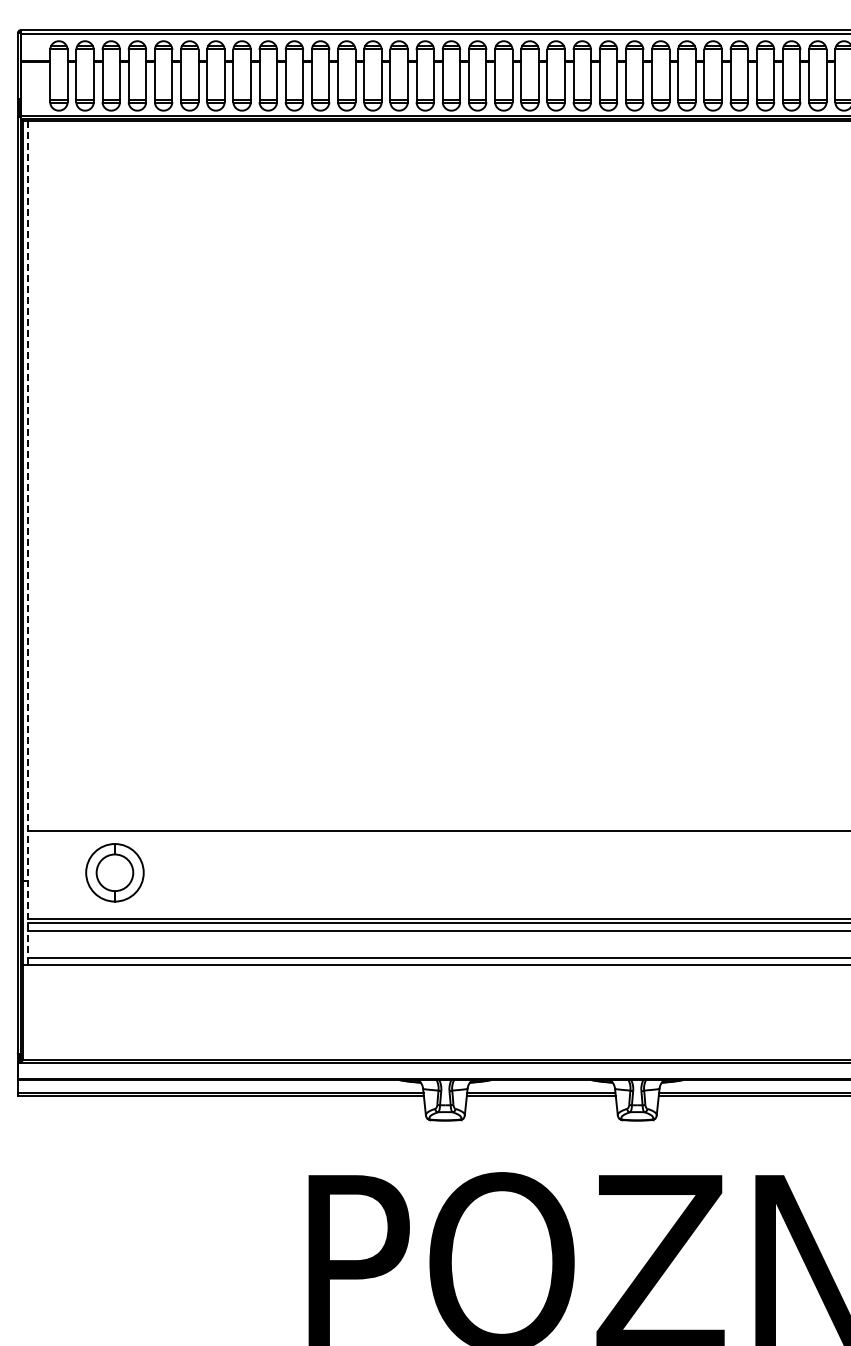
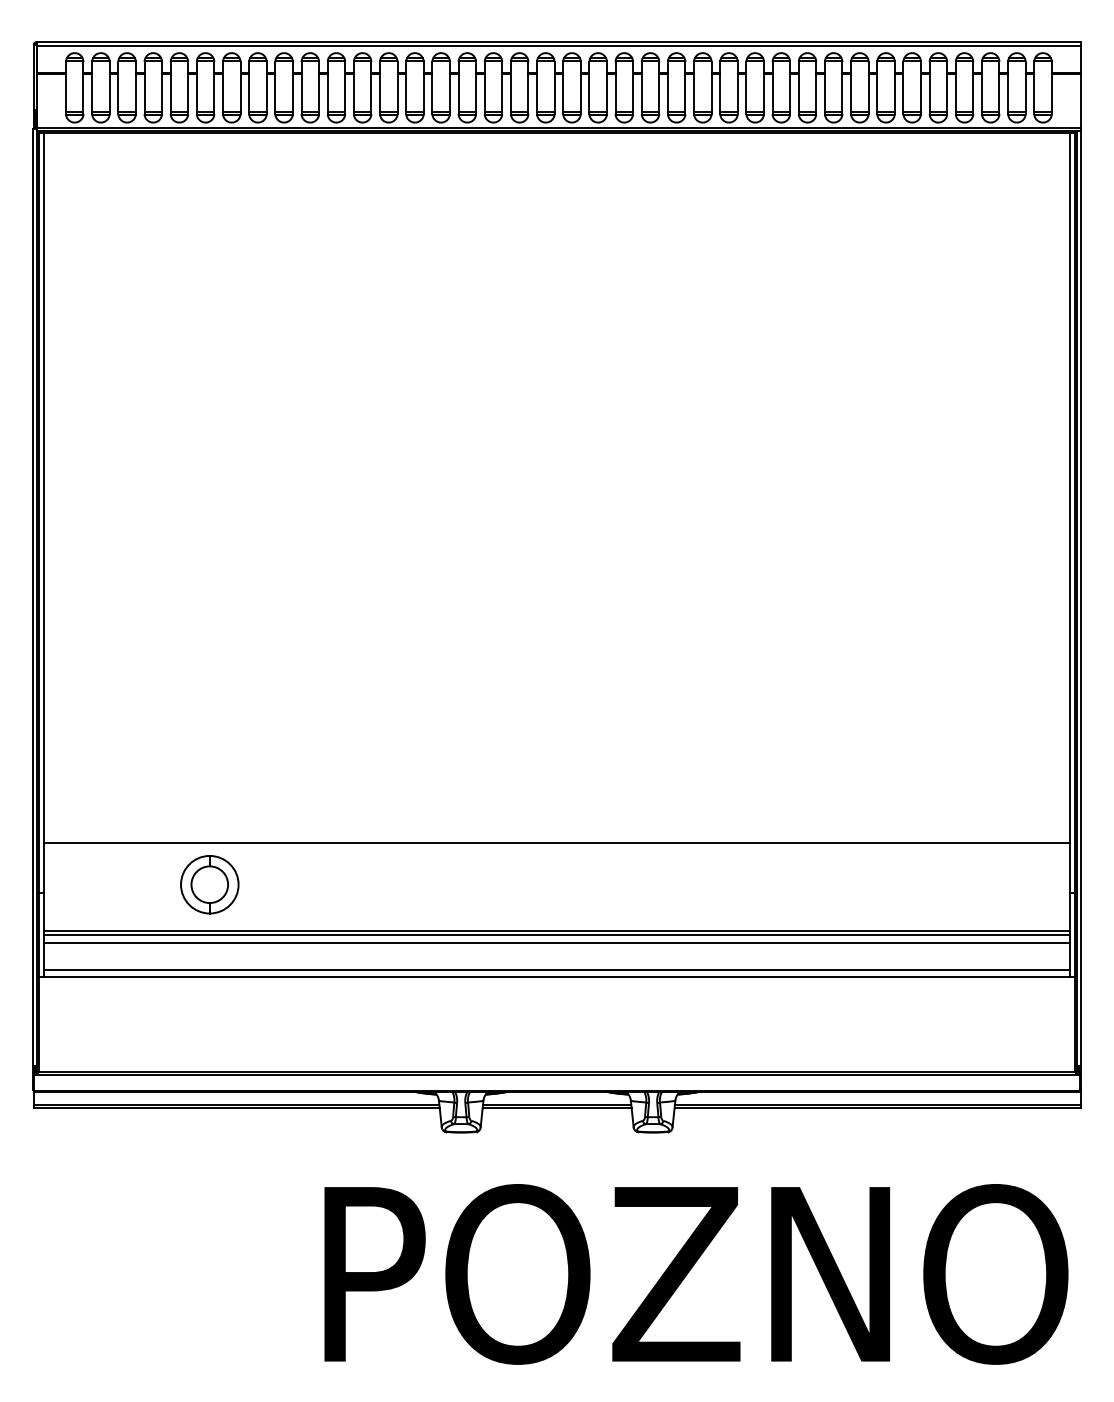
line: (28, 543) -> (44, 555), dashed -> solid
part: (114, 872) -> (209, 884), moved

